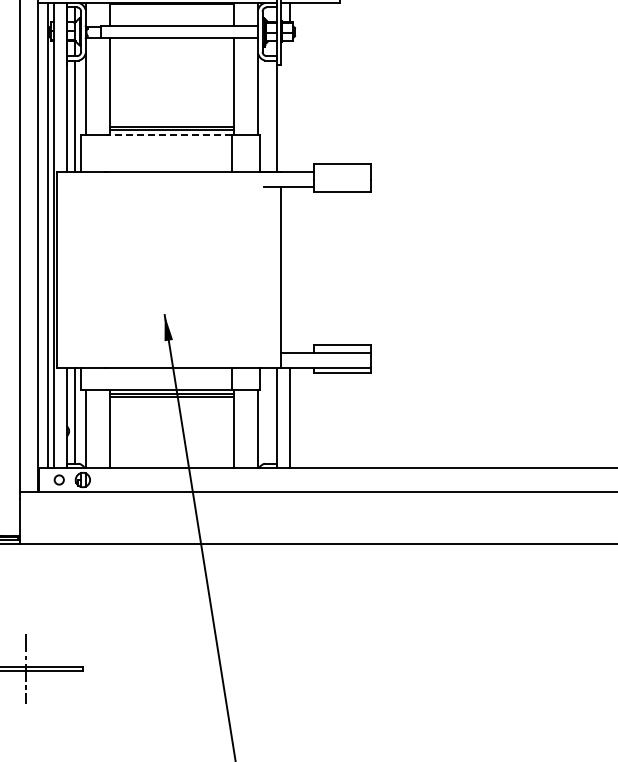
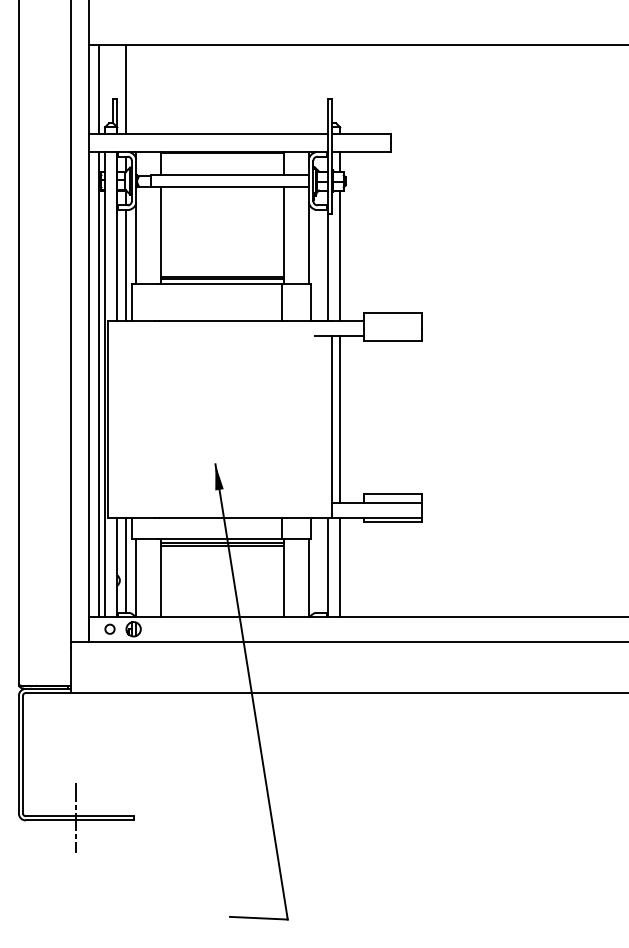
line: (289, 106) -> (340, 255), added
line: (169, 135) -> (220, 284), dashed -> solid
line: (289, 270) -> (340, 419), added

